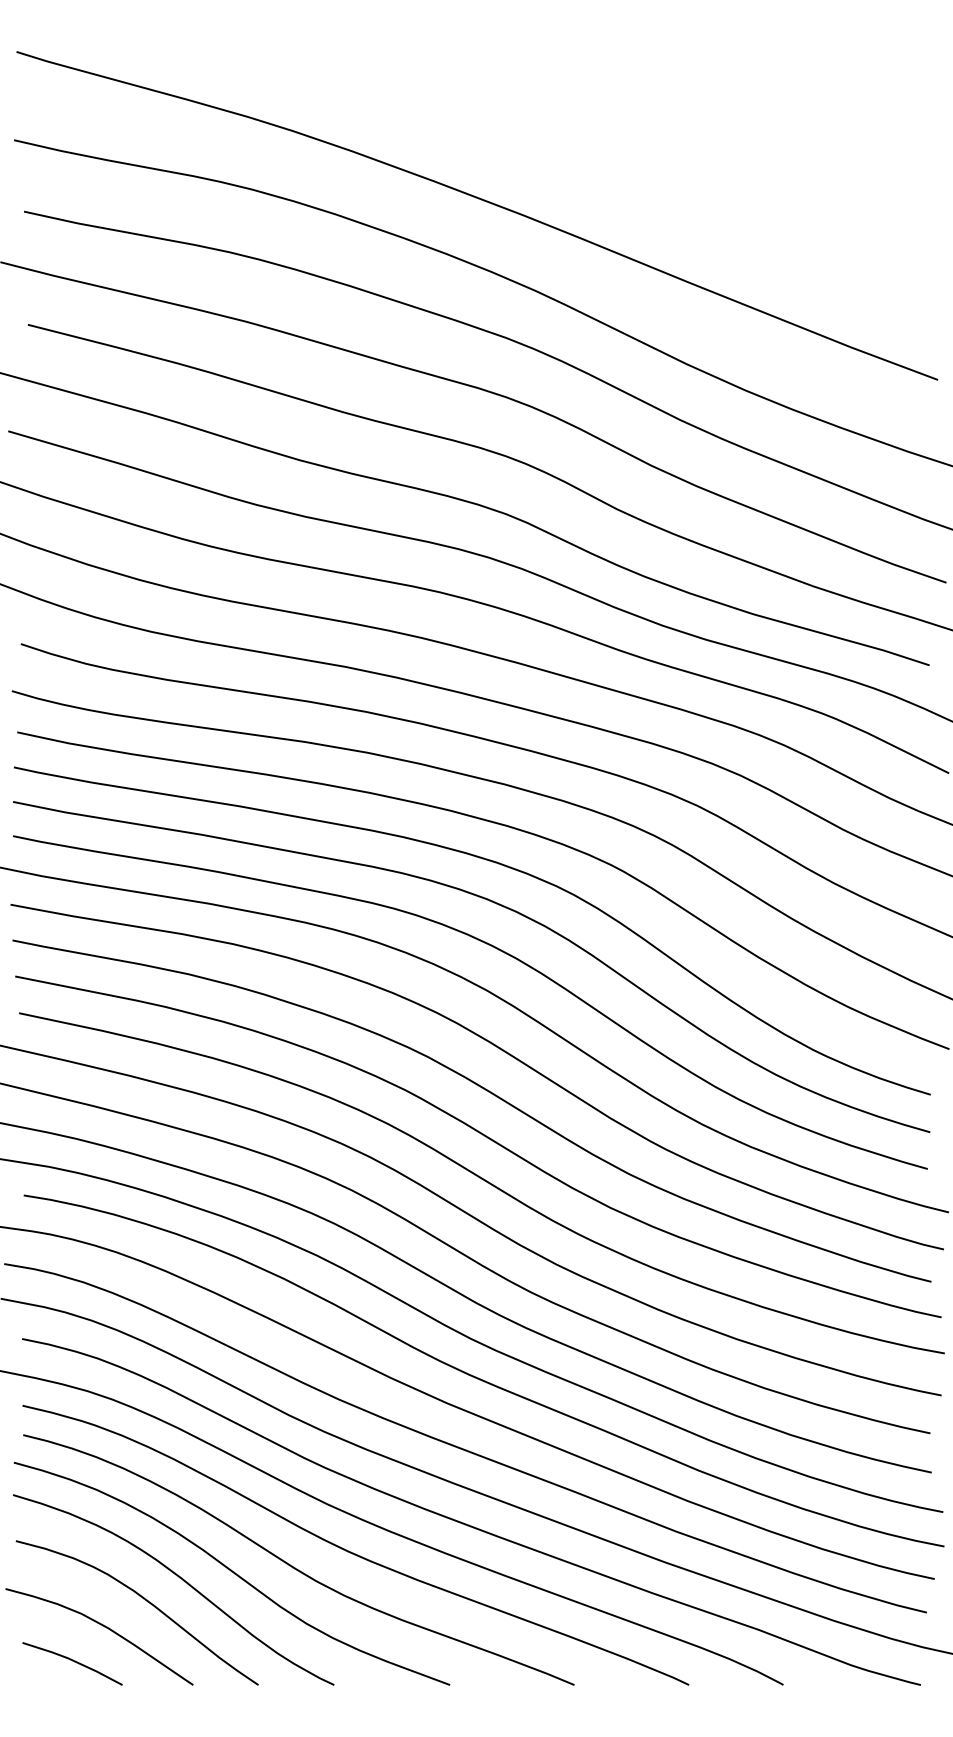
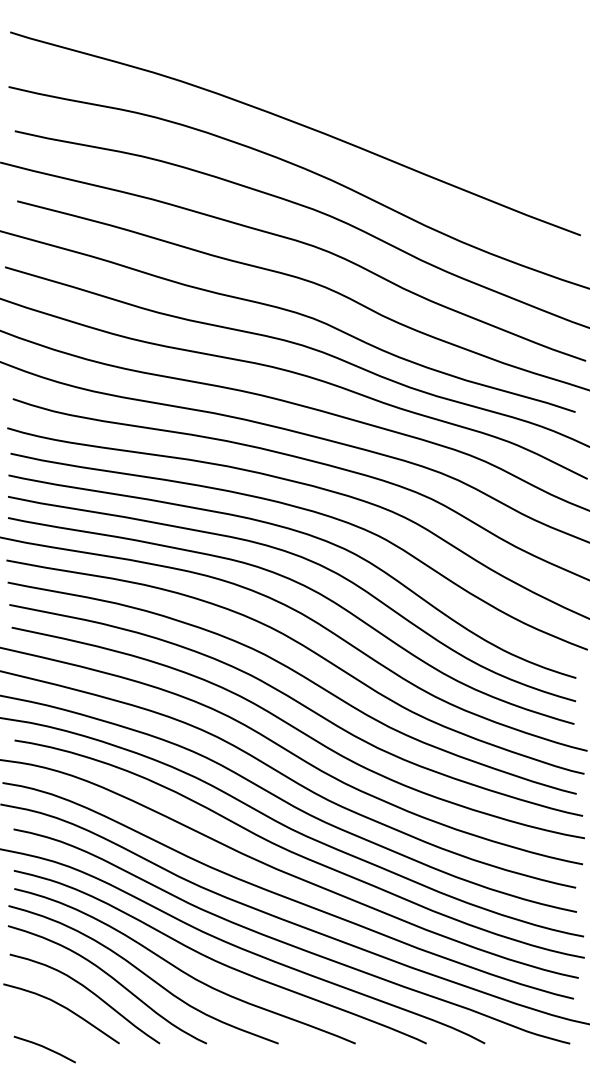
curve: (72, 1662) -> (44, 1048), moved

